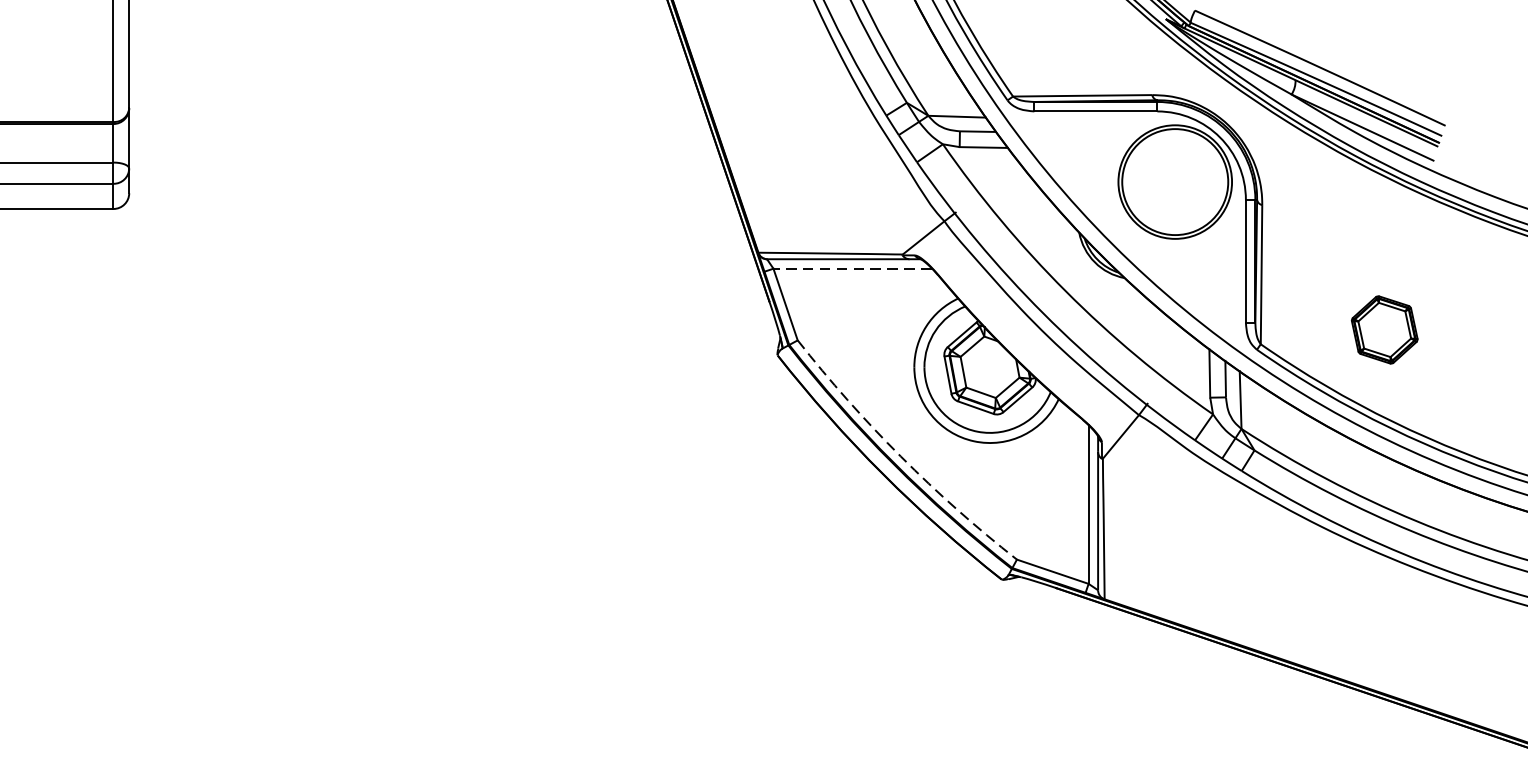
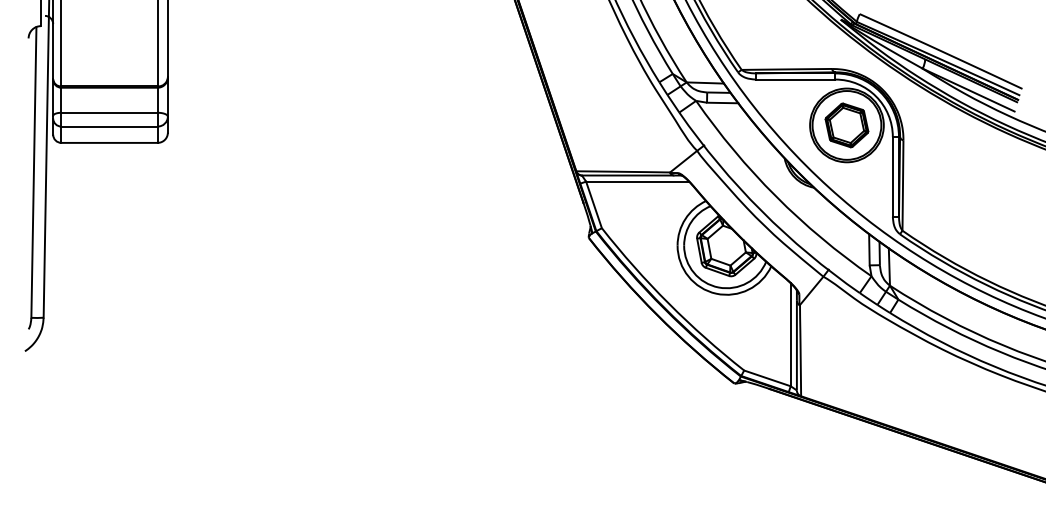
line: (852, 268) -> (637, 181), dashed -> solid
part: (1384, 330) -> (846, 125), moved
arc: (900, 456) -> (668, 303), dashed -> solid

